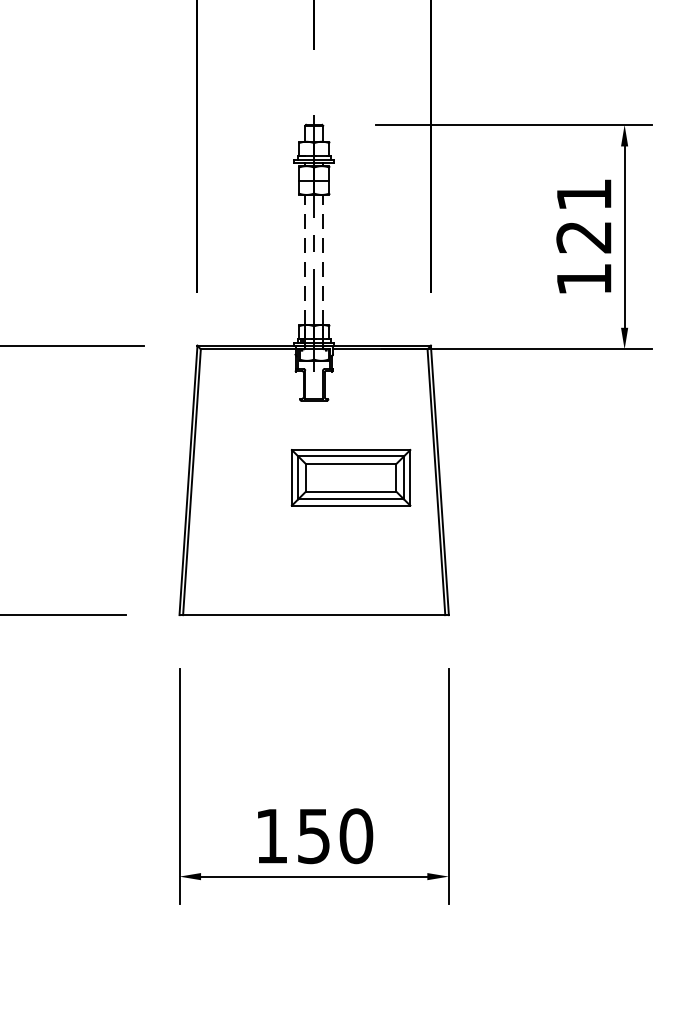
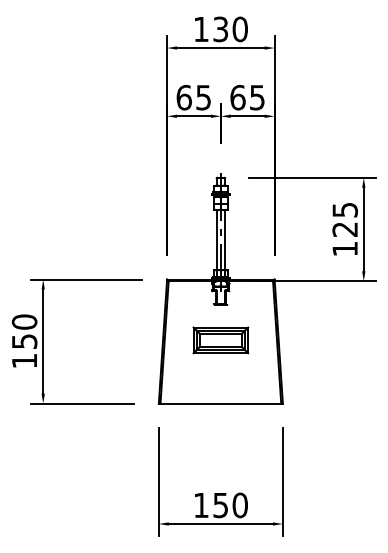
text: (582, 195) -> (344, 210), 121 -> 125
line: (304, 260) -> (216, 240), dashed -> solid
line: (324, 260) -> (225, 240), dashed -> solid
part: (350, 478) -> (220, 340), moved

